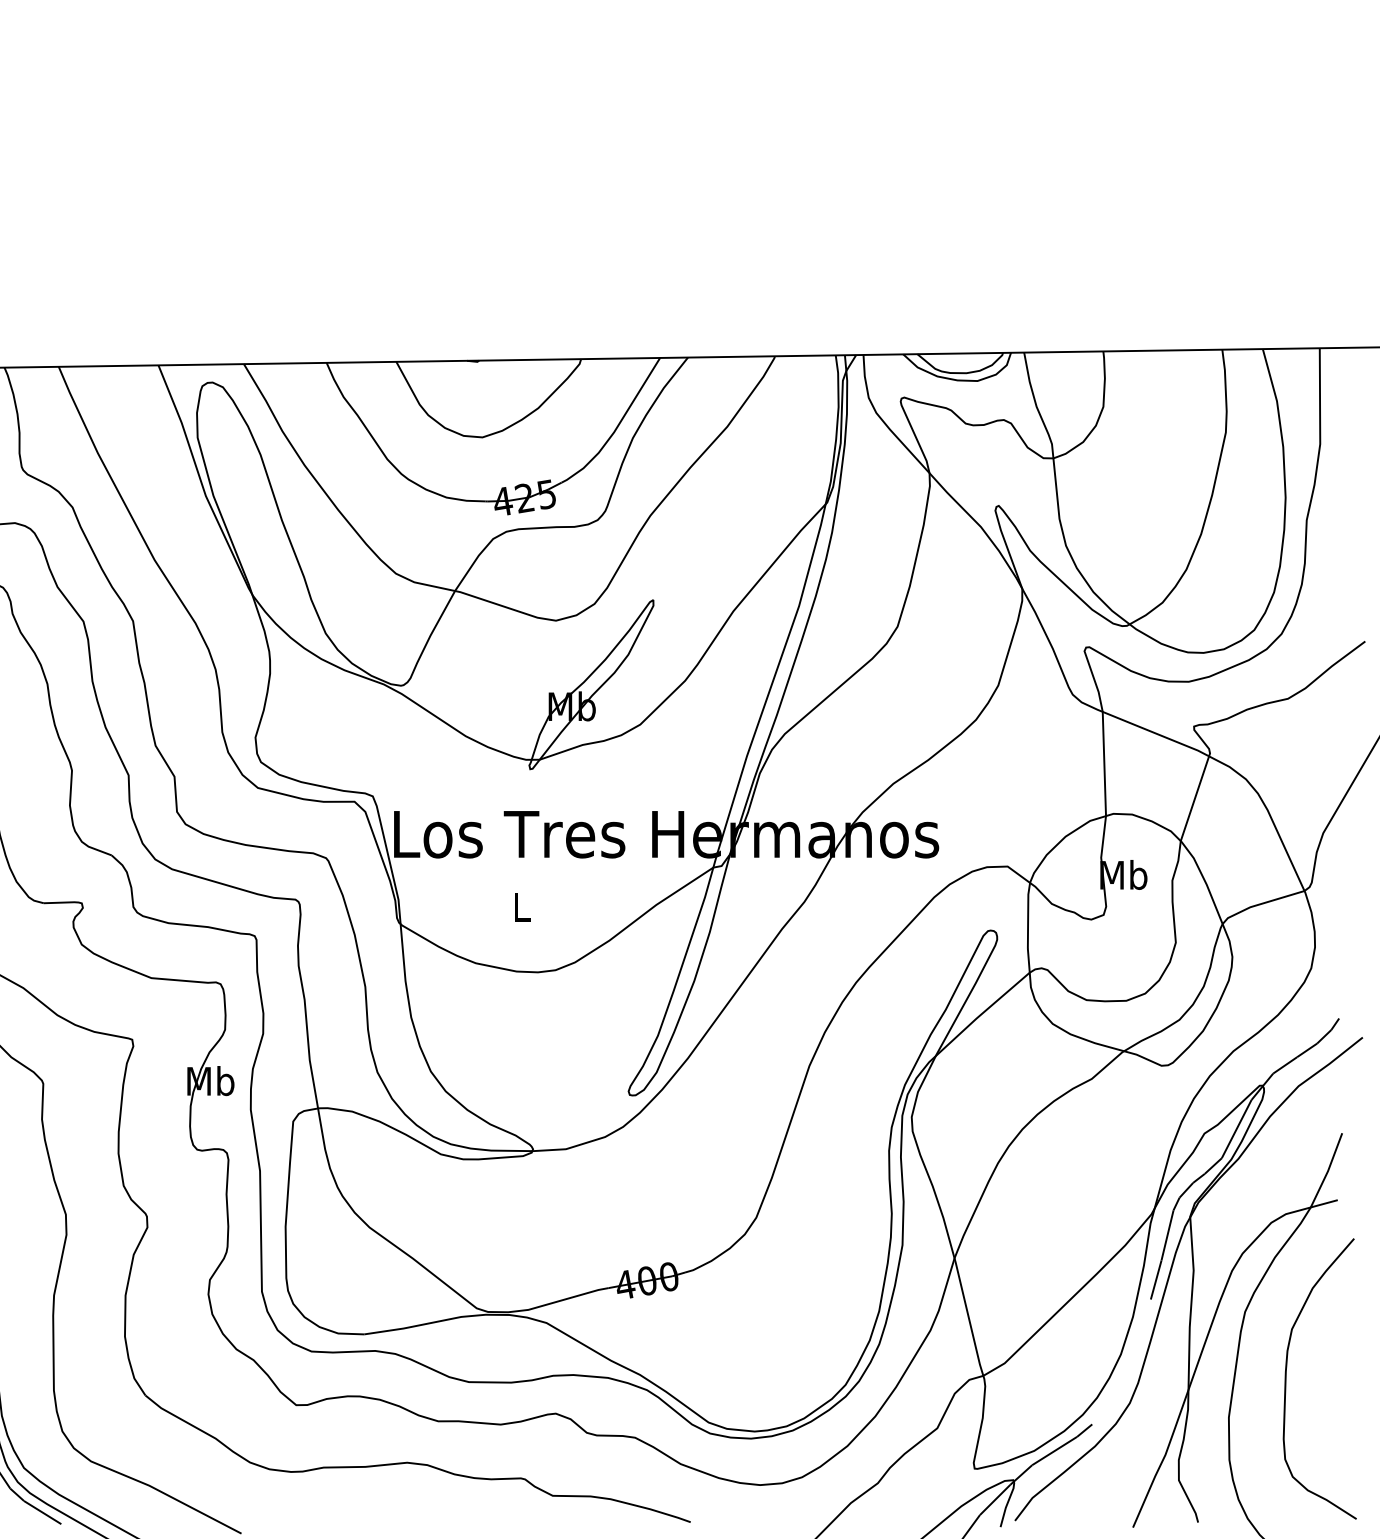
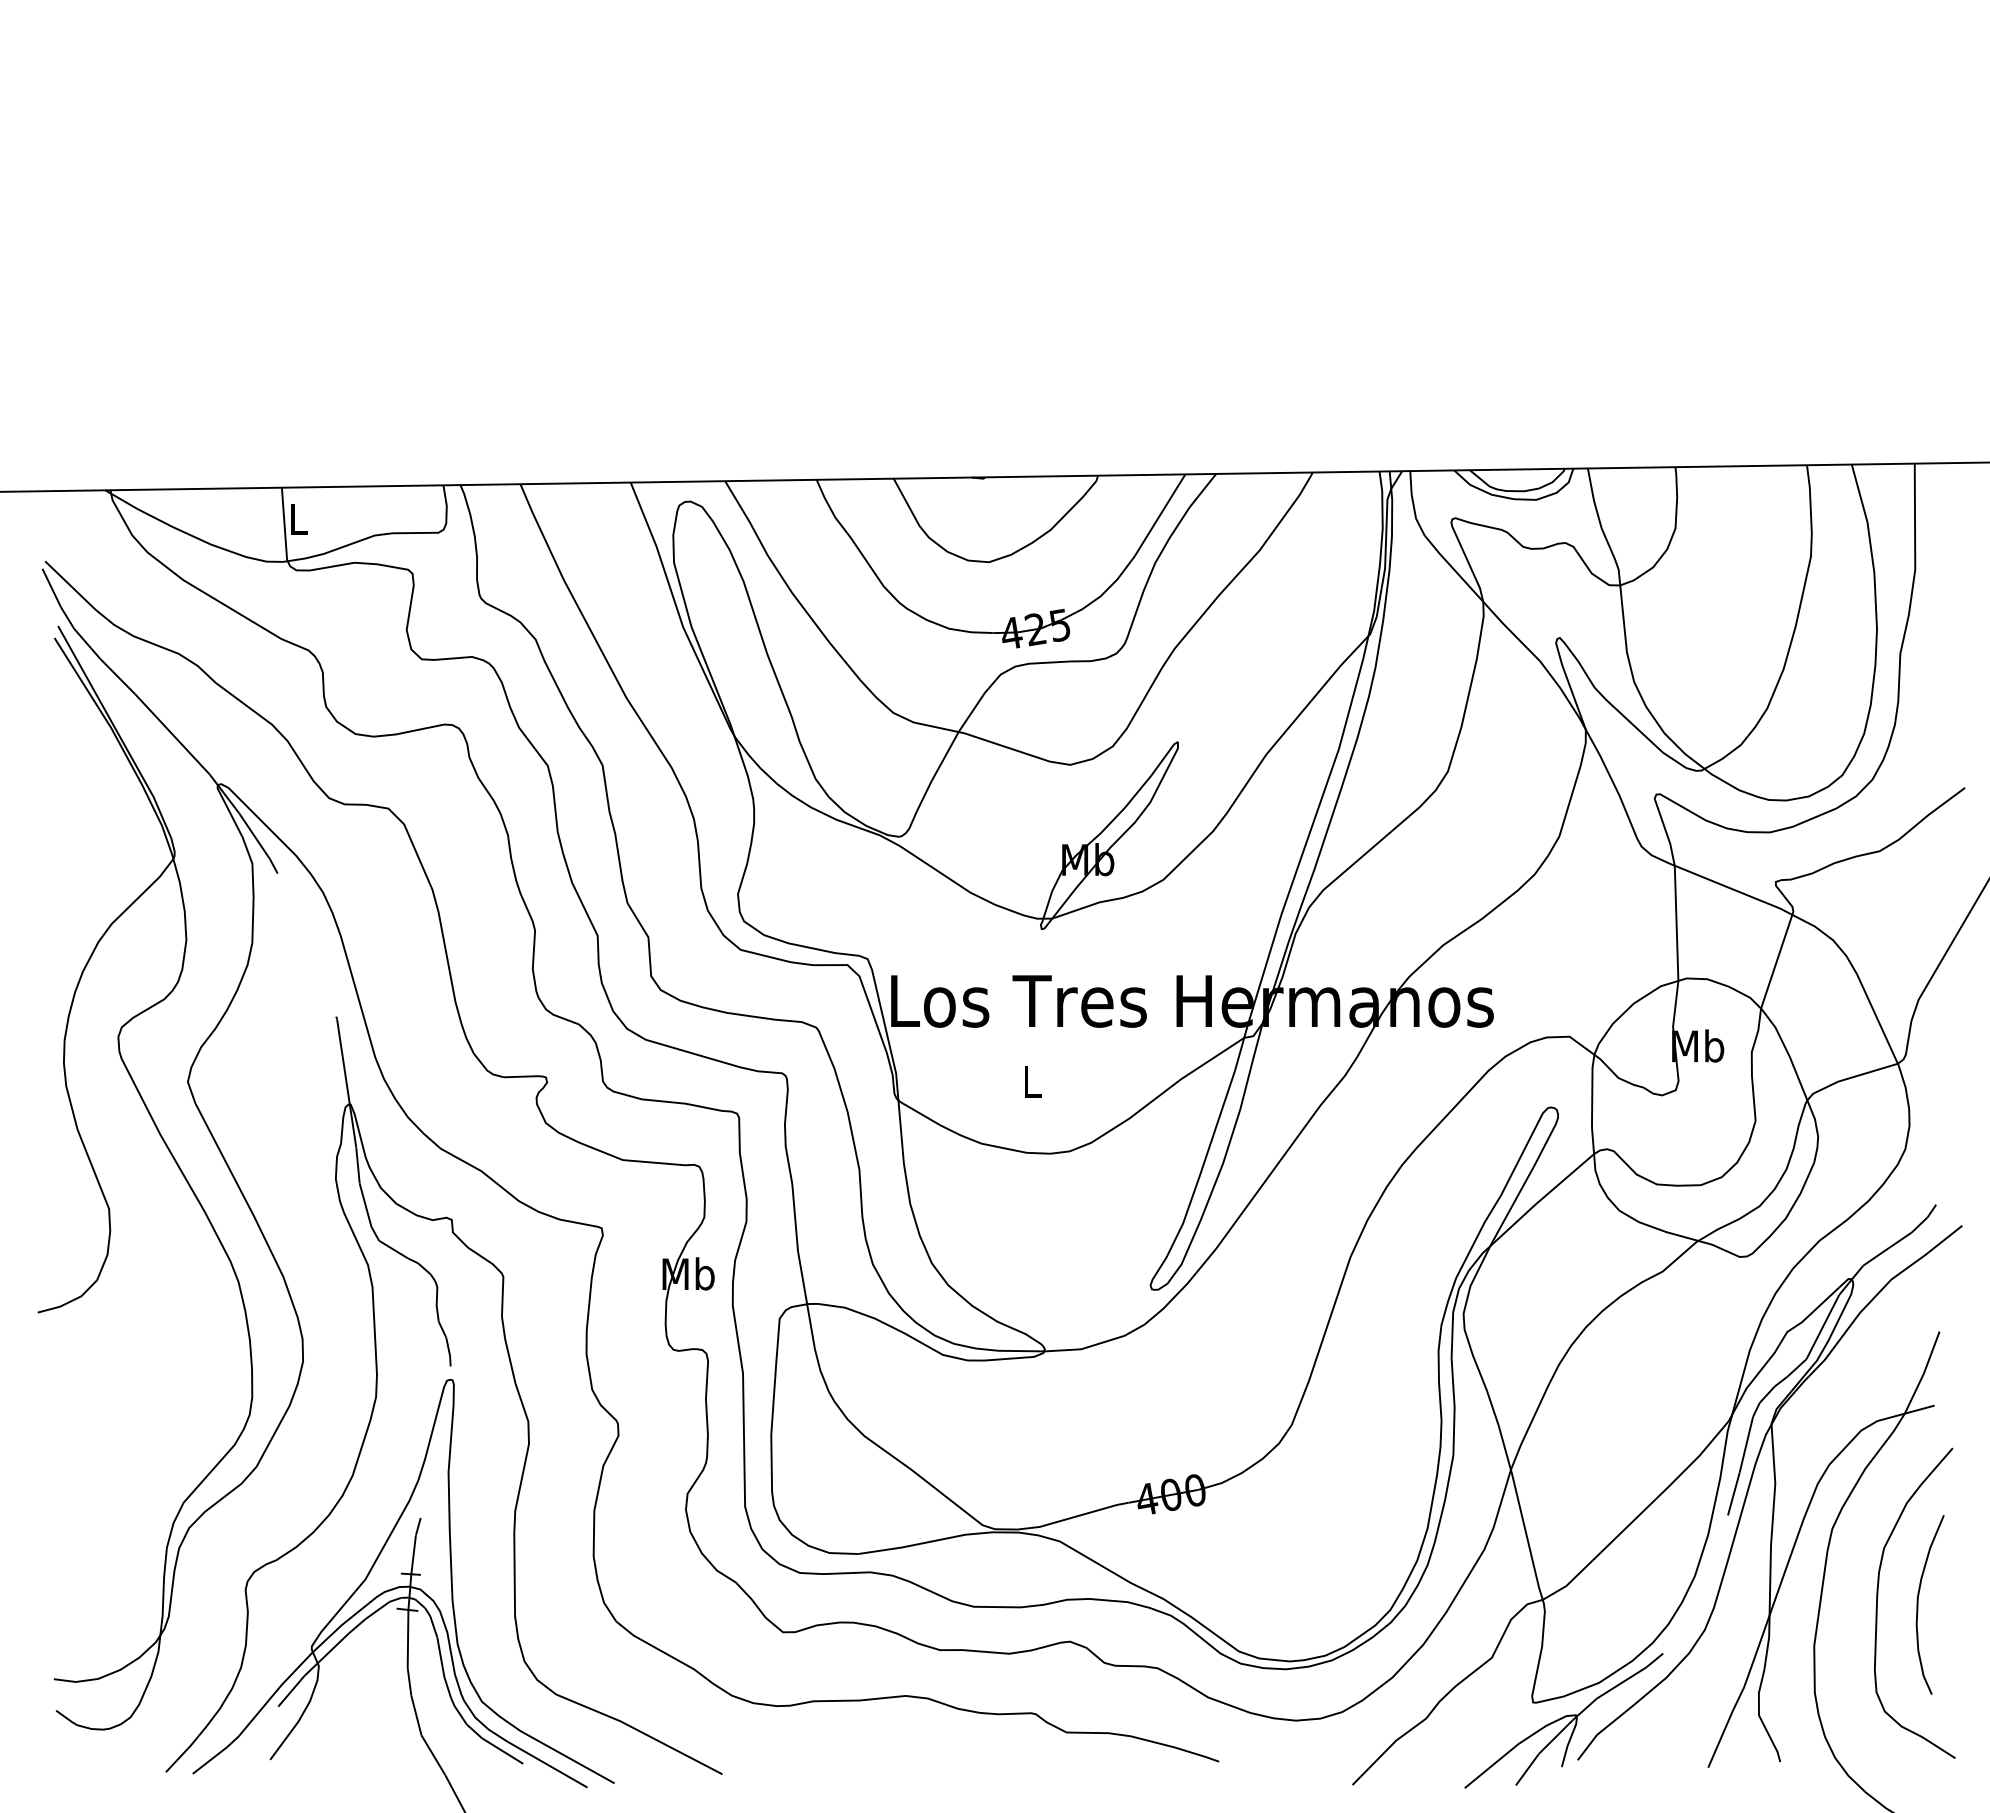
curve: (1323, 1380) -> (1918, 1604), added

